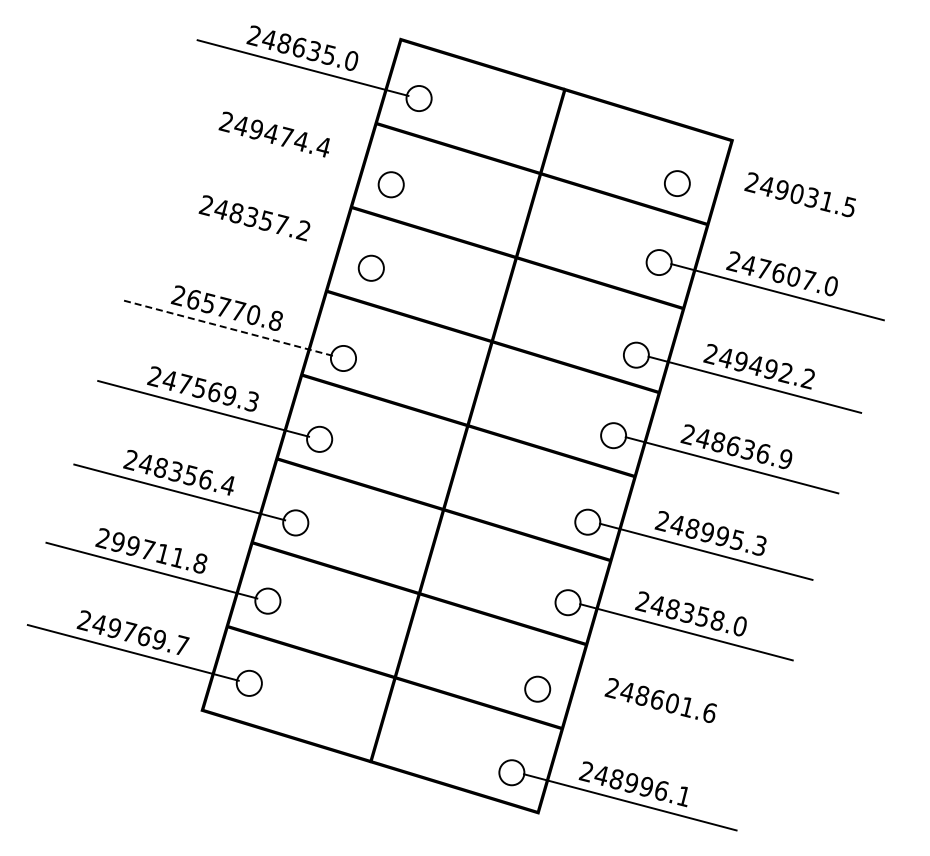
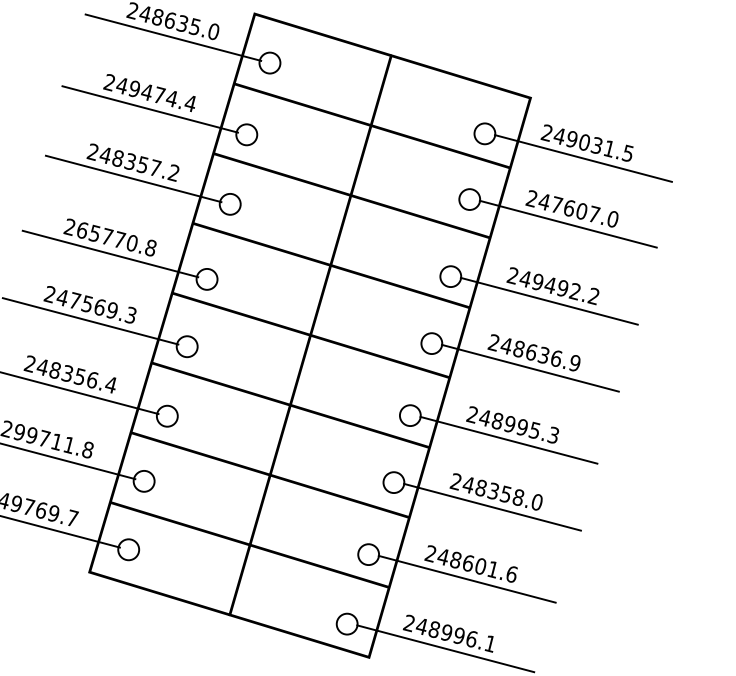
line: (274, 154) -> (149, 109), added
line: (795, 213) -> (583, 158), added
line: (254, 237) -> (132, 178), added
line: (226, 327) -> (109, 253), dashed -> solid
line: (655, 718) -> (466, 578), added

